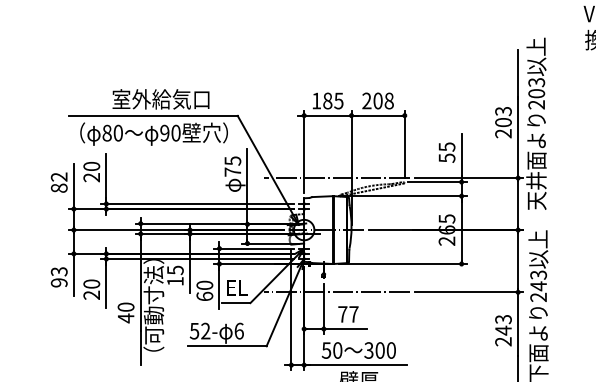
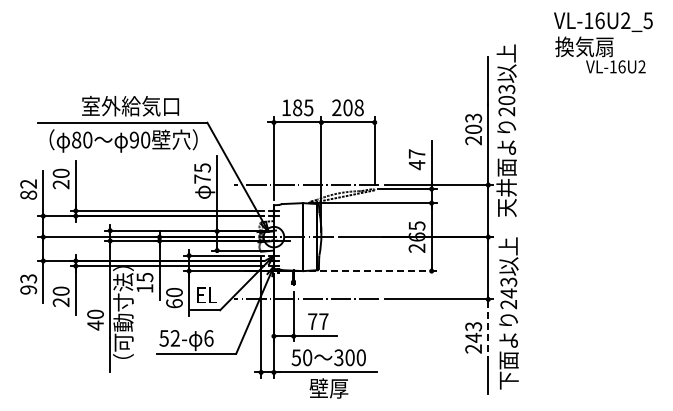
text: (446, 152) -> (416, 159), 55 -> 47
line: (403, 264) -> (373, 271), solid -> dashed
line: (518, 324) -> (488, 331), solid -> dashed

